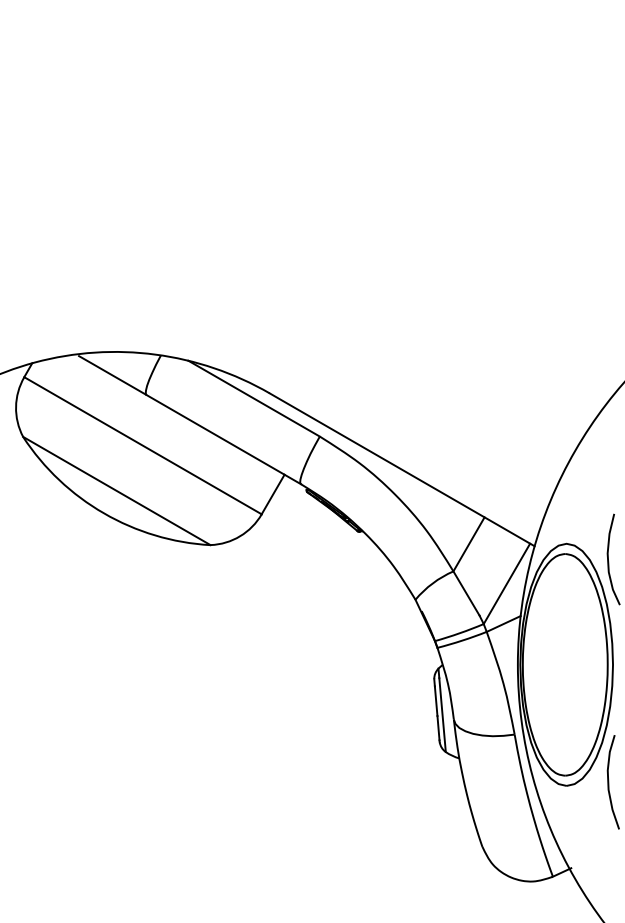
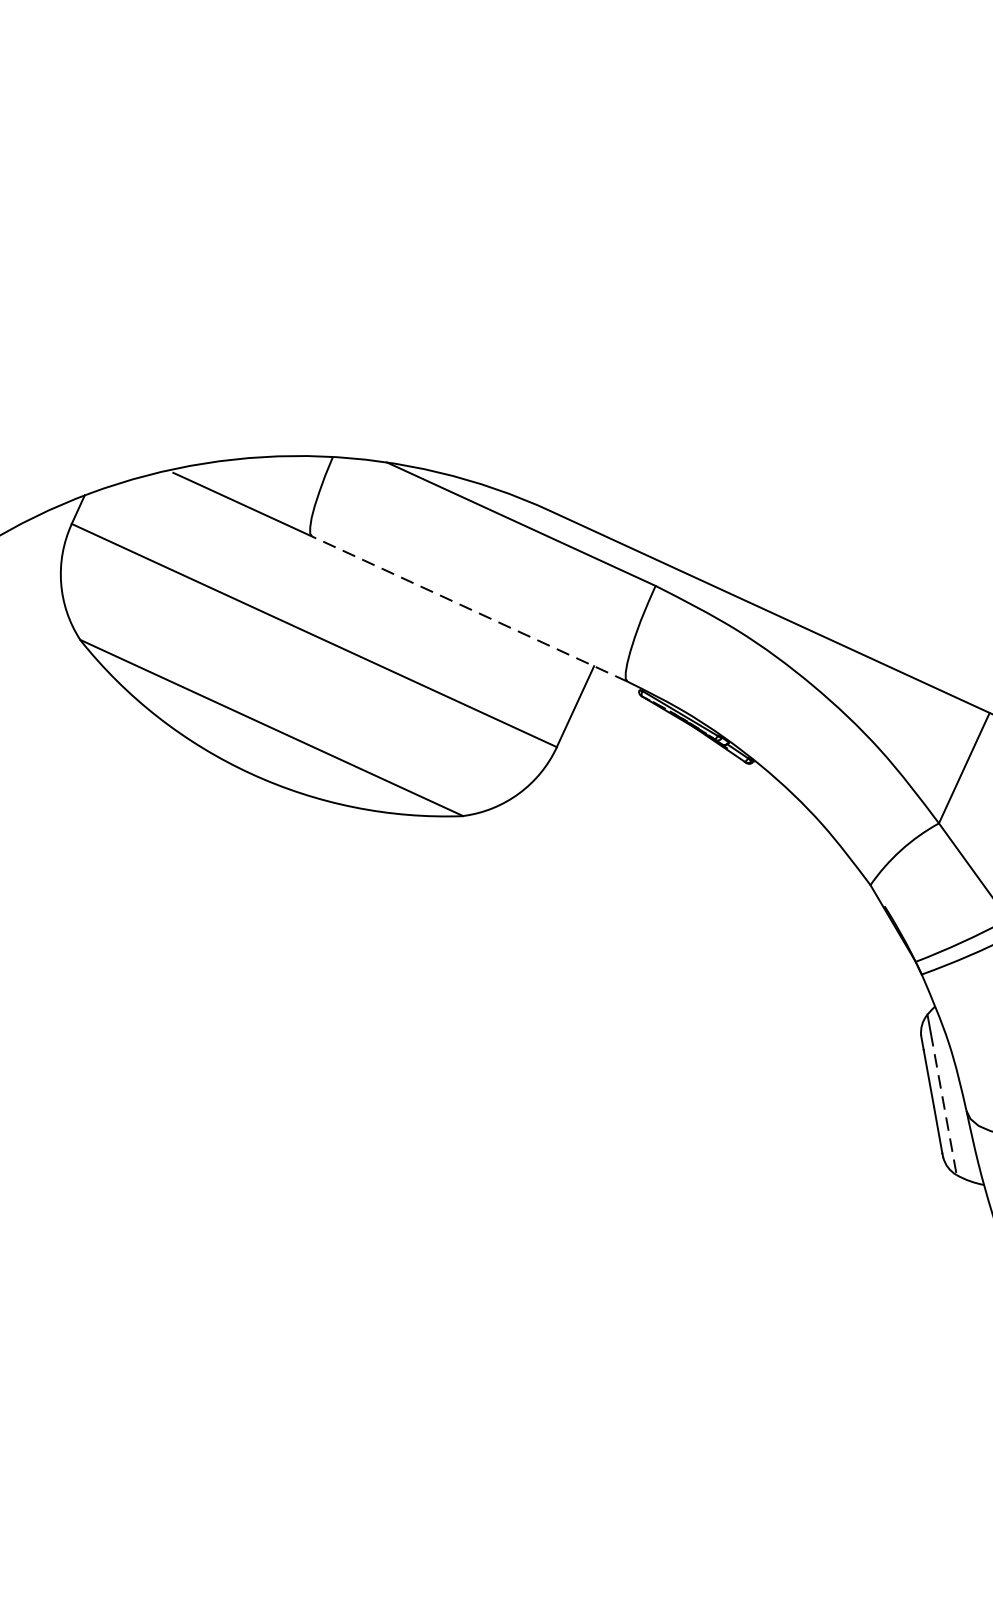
line: (223, 439) -> (469, 608), solid -> dashed
line: (442, 715) -> (943, 1104), solid -> dashed

